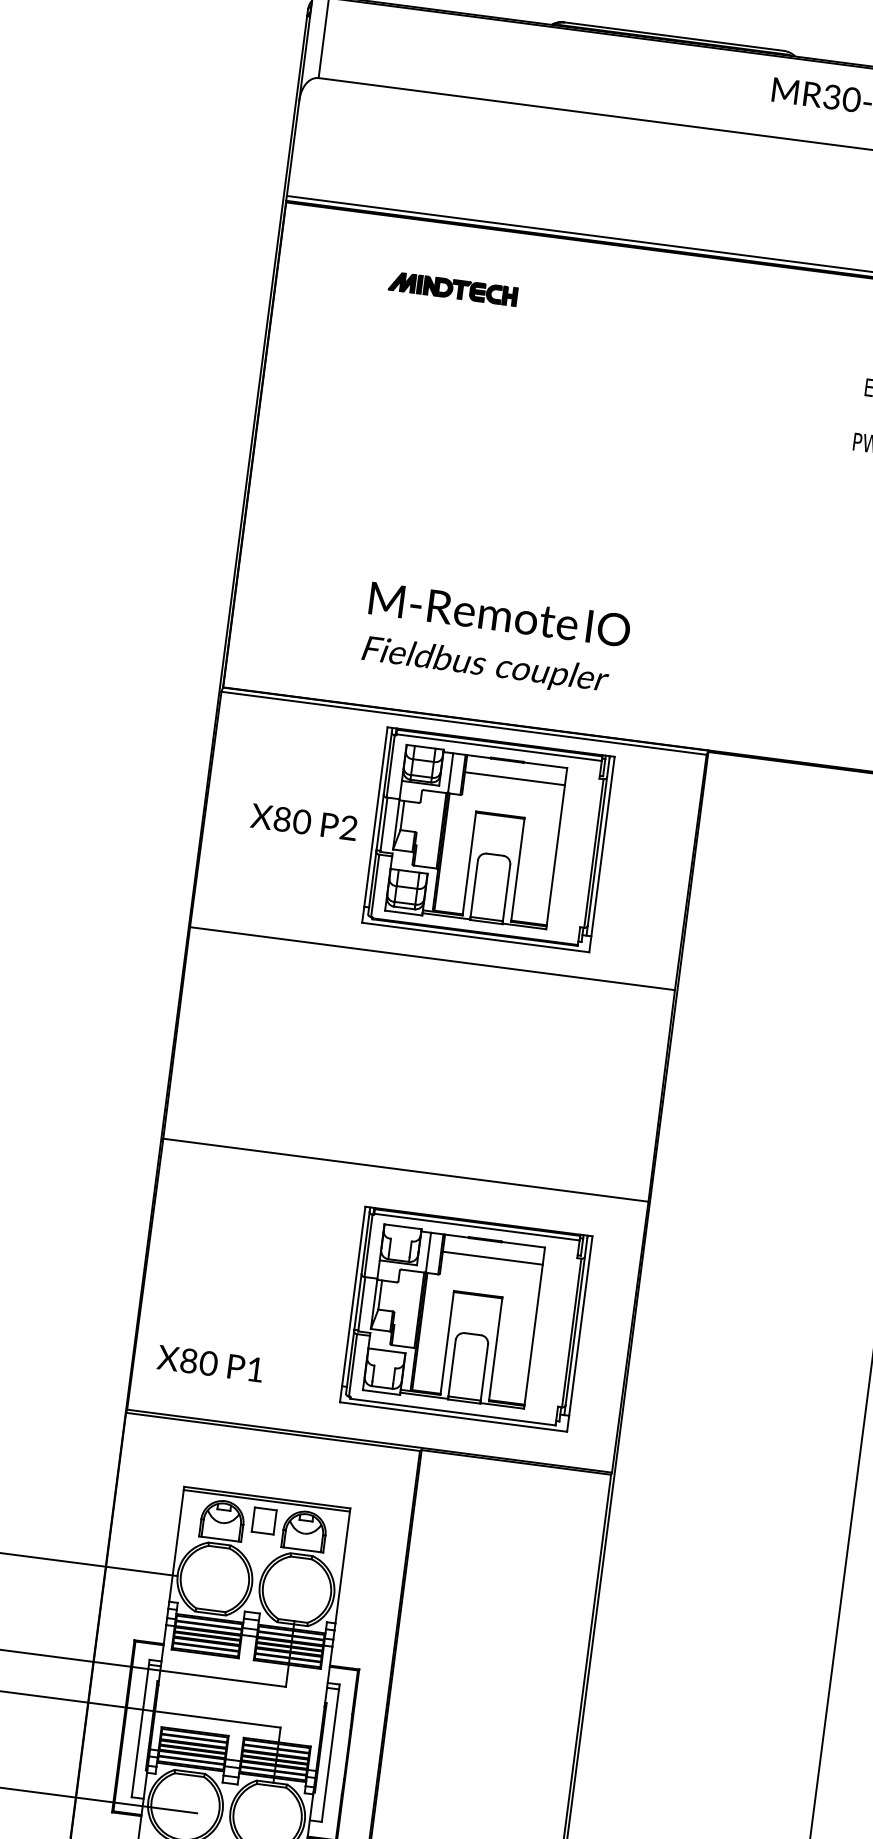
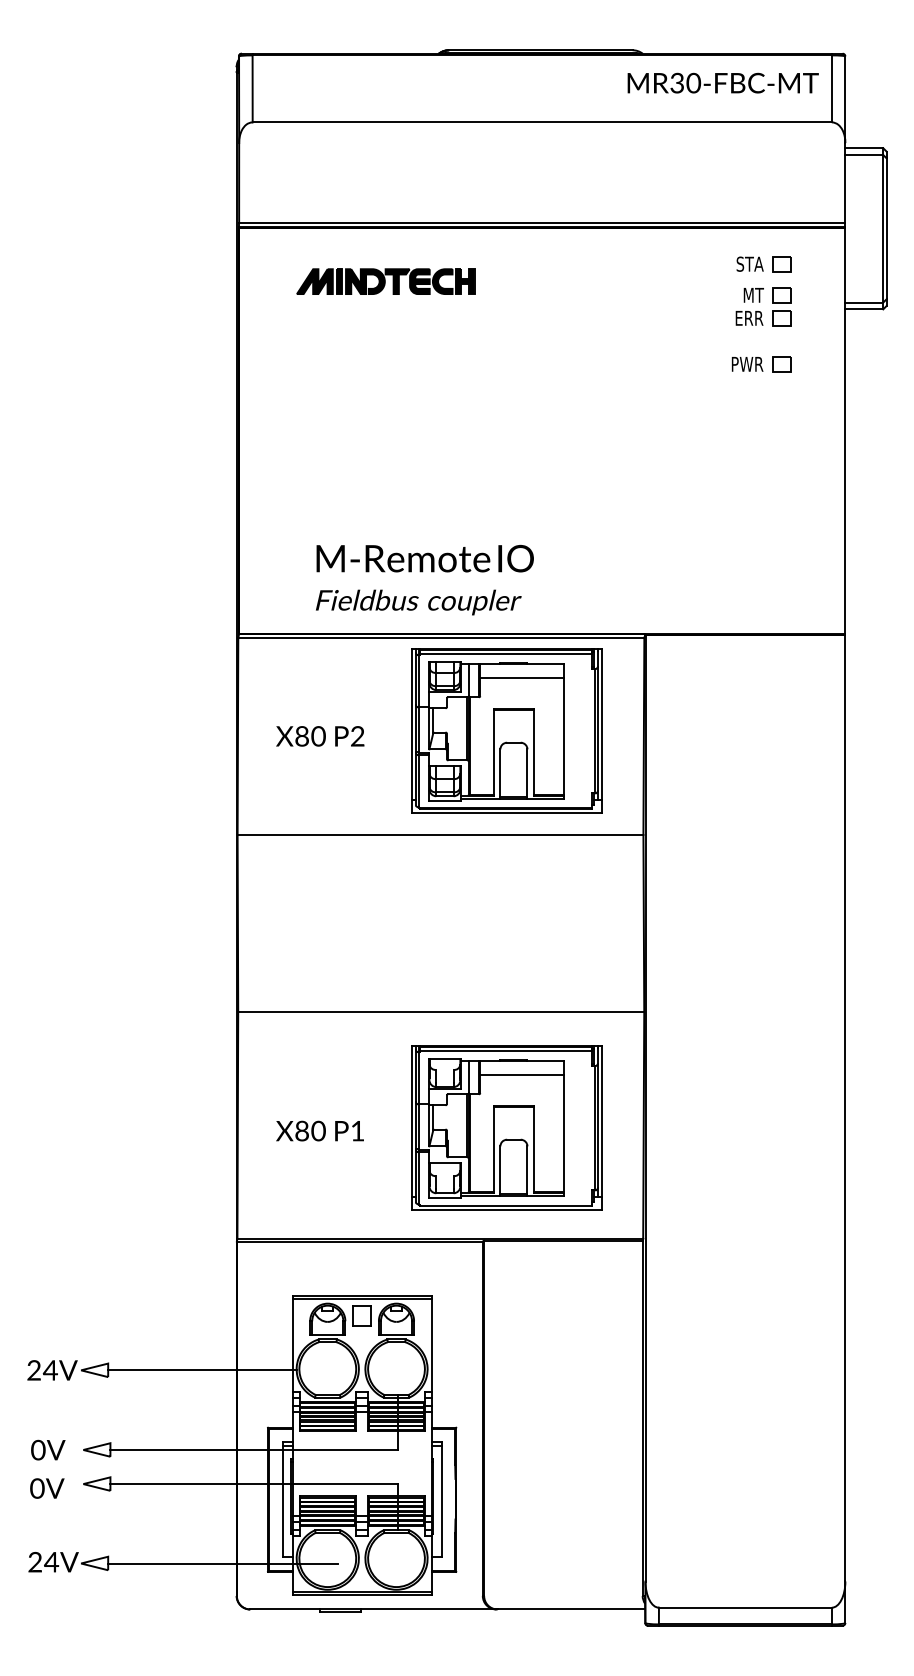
part: (452, 288) -> (385, 281), size x1.67
text: (495, 639) -> (424, 579), moved
part: (488, 838) -> (506, 730), moved
text: (209, 1362) -> (319, 1130), moved

